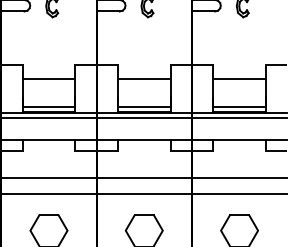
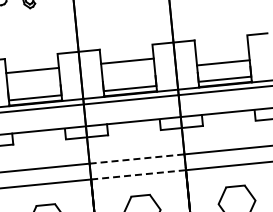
line: (239, 79) -> (223, 62), moved
line: (144, 177) -> (137, 158), solid -> dashed
line: (144, 193) -> (138, 174), solid -> dashed

